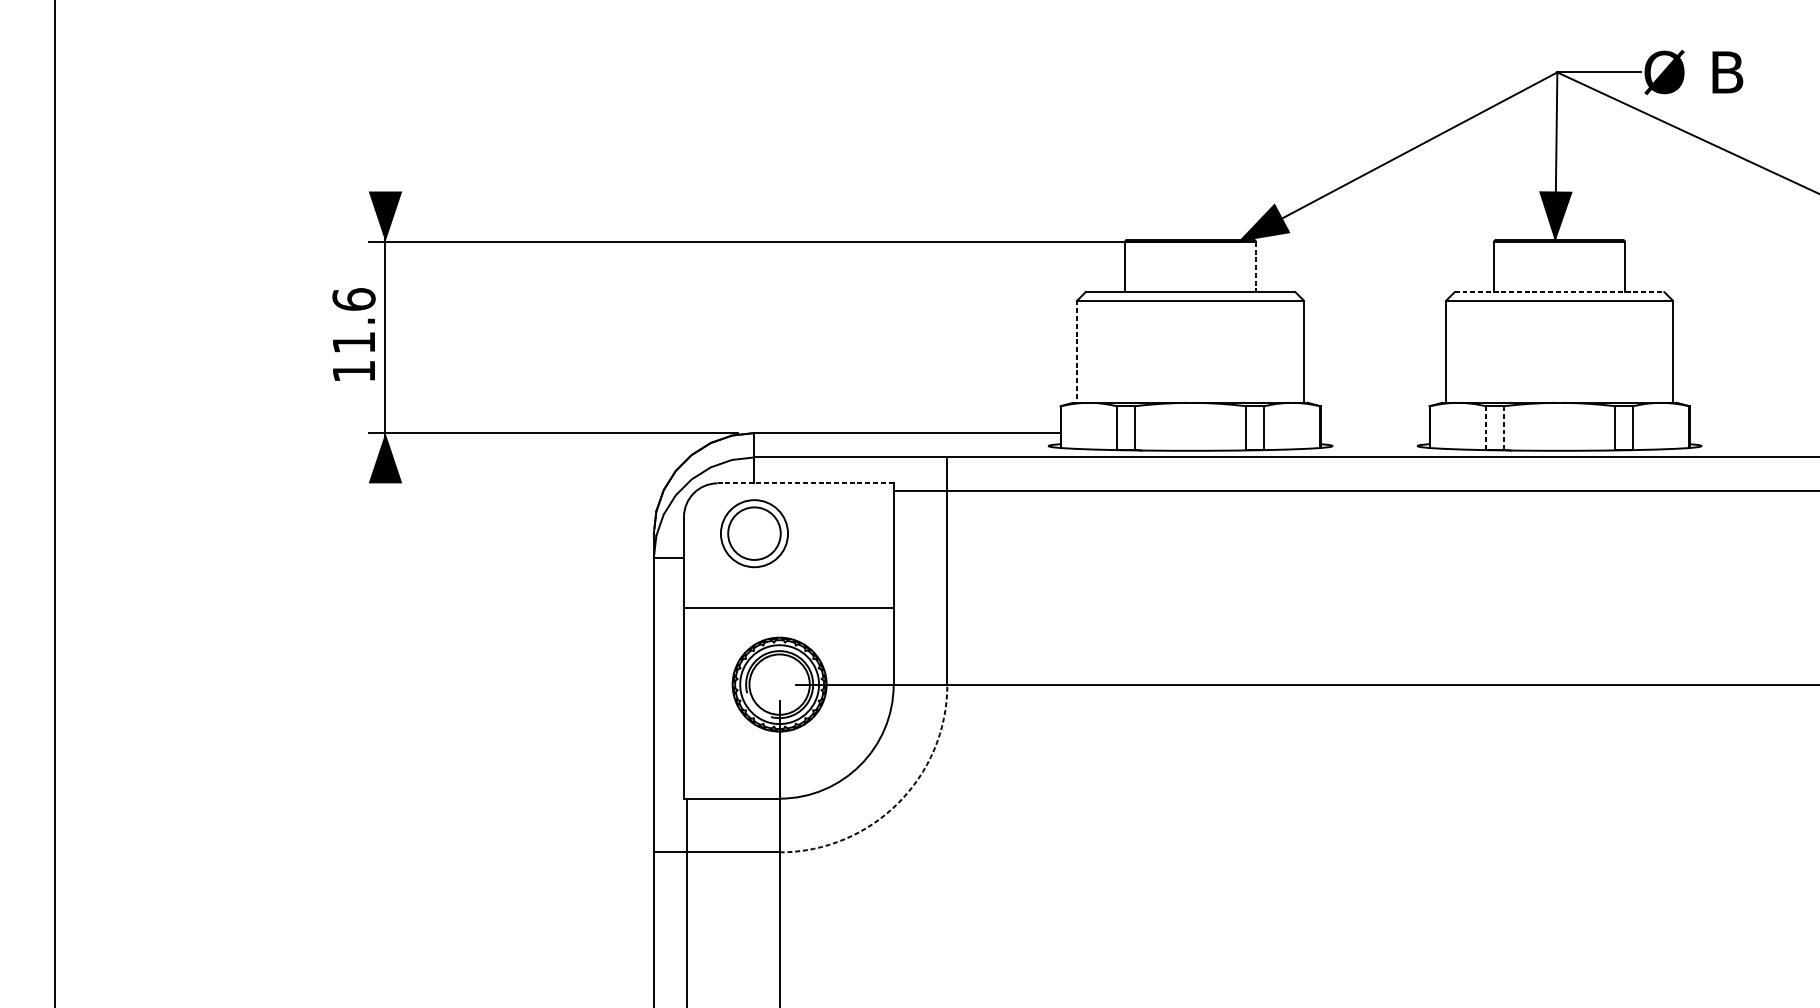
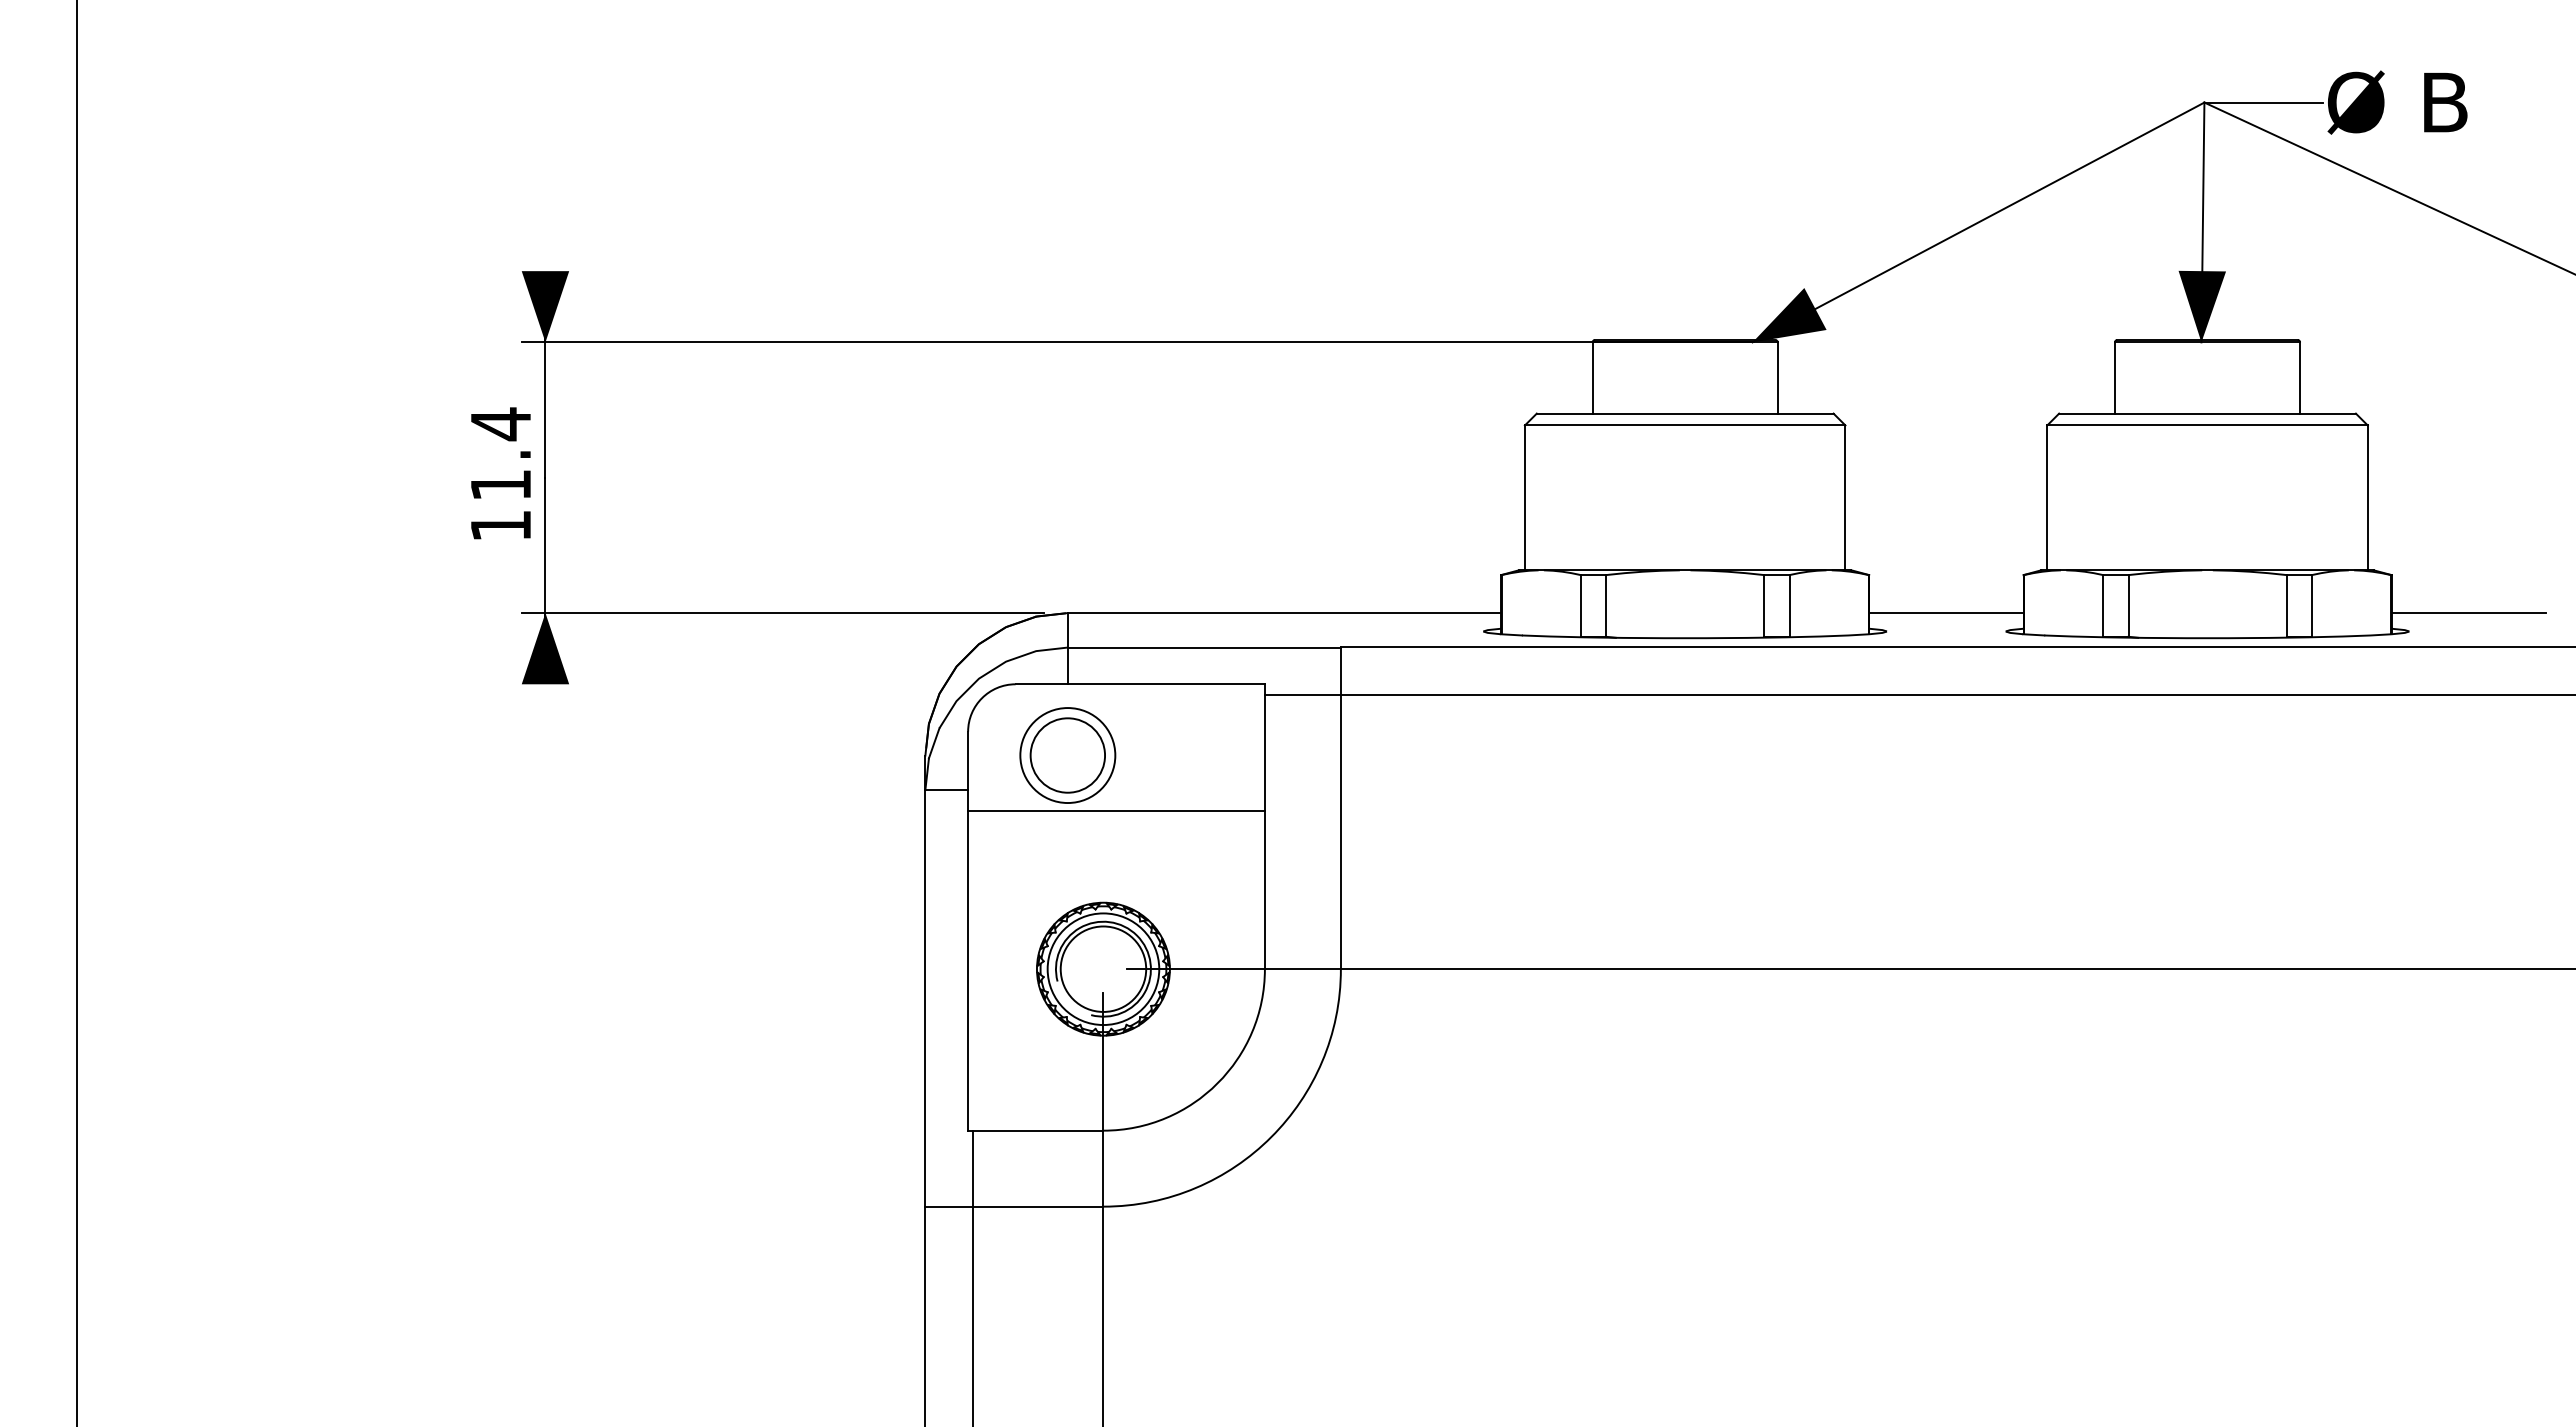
line: (1255, 267) -> (1777, 378), dashed -> solid
line: (1560, 292) -> (2208, 413), dashed -> solid
text: (353, 299) -> (500, 424), 11.6 -> 11.4
line: (1077, 352) -> (1524, 498), dashed -> solid
line: (1486, 427) -> (2103, 605), dashed -> solid
line: (1503, 427) -> (2128, 605), dashed -> solid
line: (1375, 433) -> (1946, 613), added
line: (1743, 433) -> (2468, 613), added
line: (805, 483) -> (1140, 684), dashed -> solid
line: (788, 607) -> (1116, 810), moved
arc: (898, 803) -> (1271, 1137), dashed -> solid

